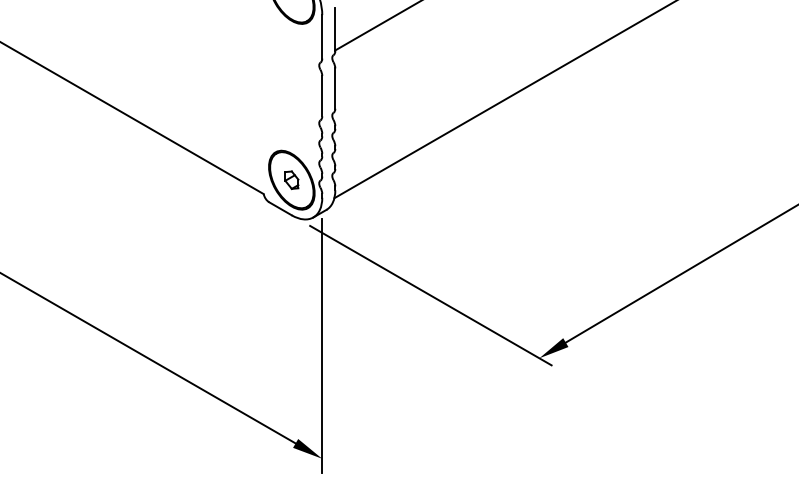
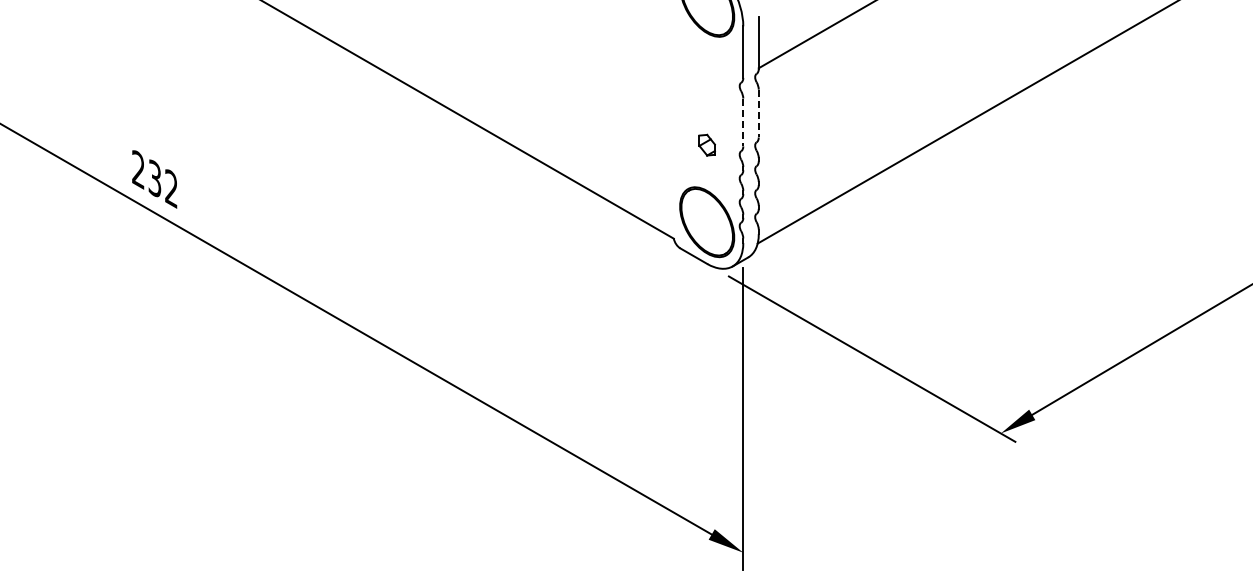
line: (335, 88) -> (758, 113), solid -> dashed
line: (322, 96) -> (743, 122), solid -> dashed
part: (291, 179) -> (706, 144), moved

